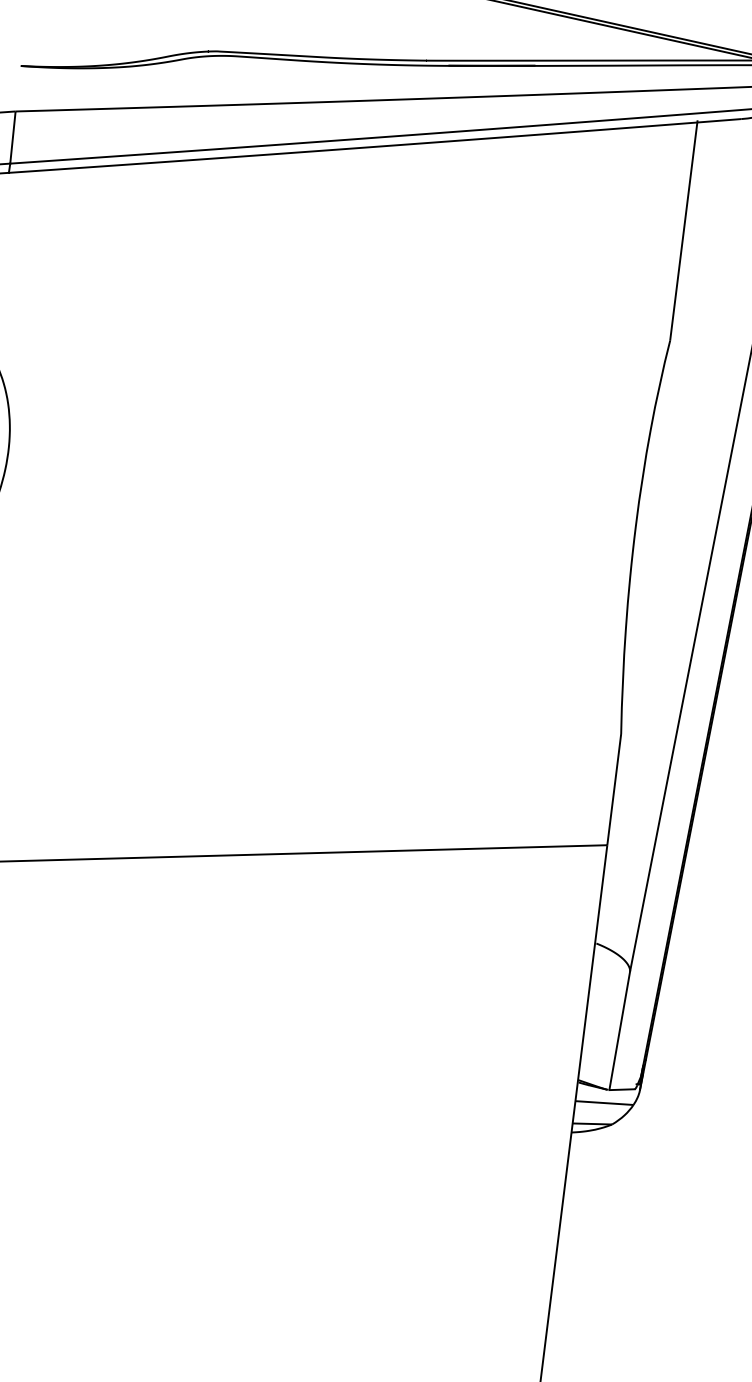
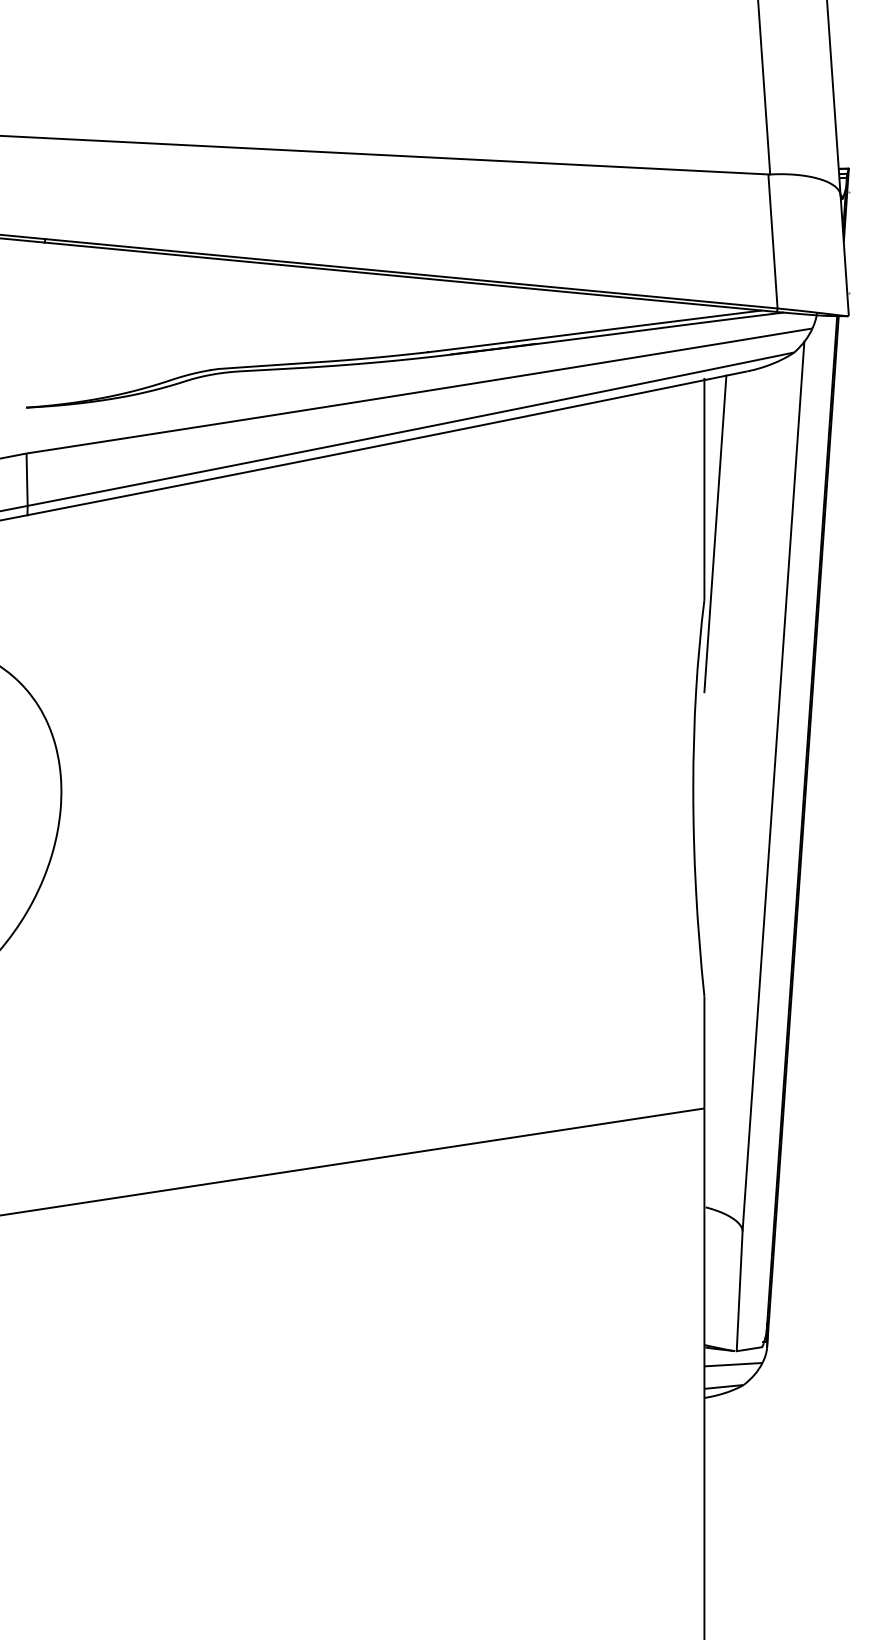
line: (689, 276) -> (715, 533), added

